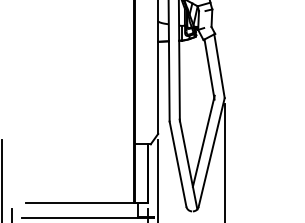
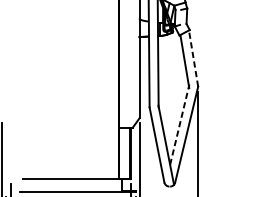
line: (219, 65) -> (193, 57), solid -> dashed
line: (203, 141) -> (179, 124), solid -> dashed

